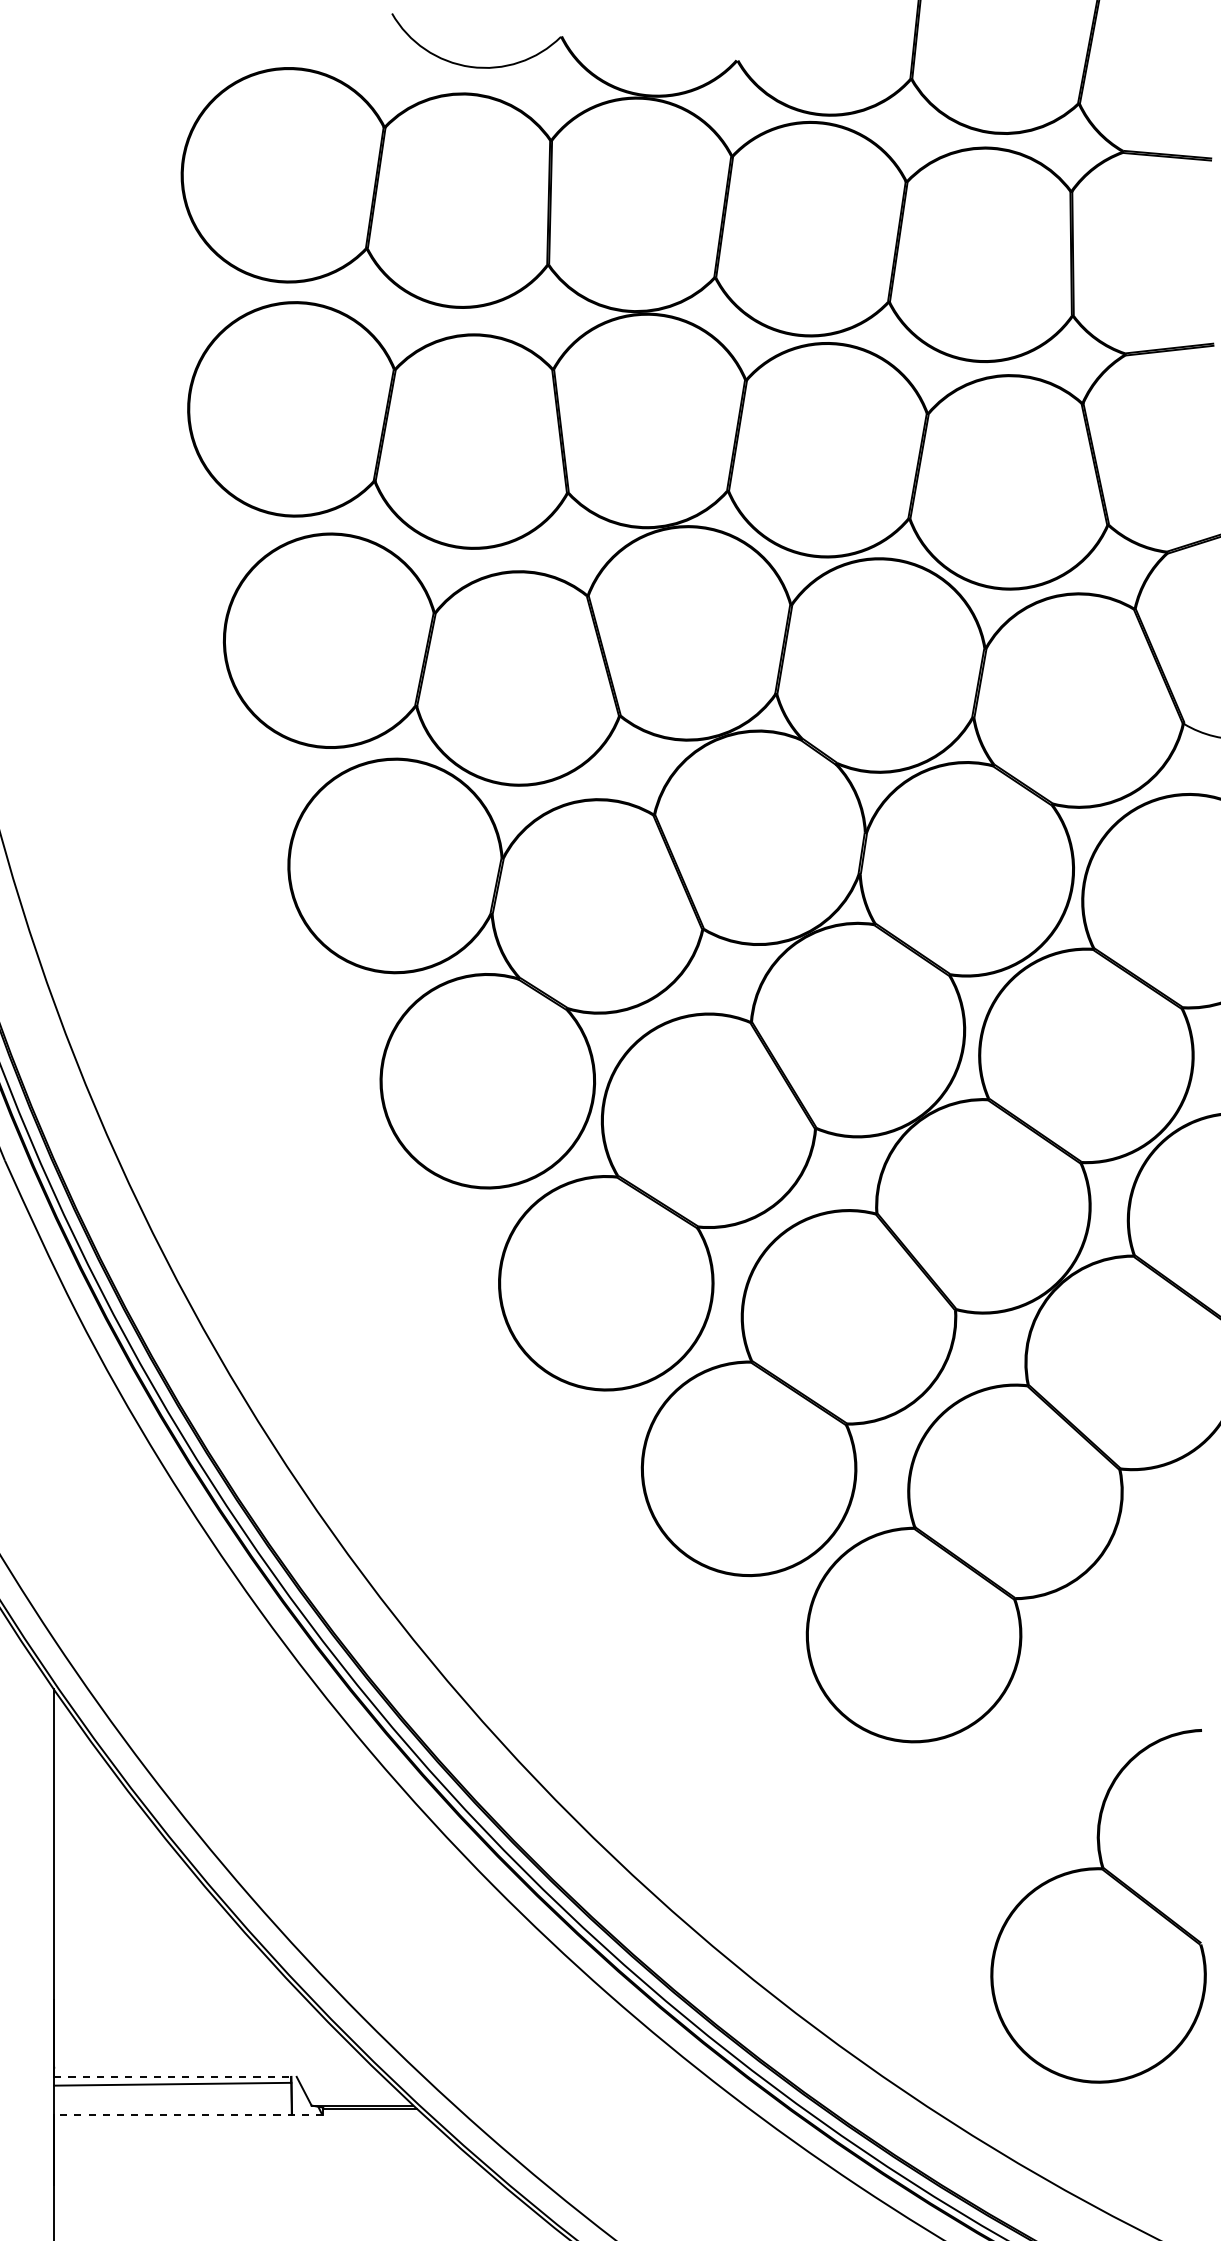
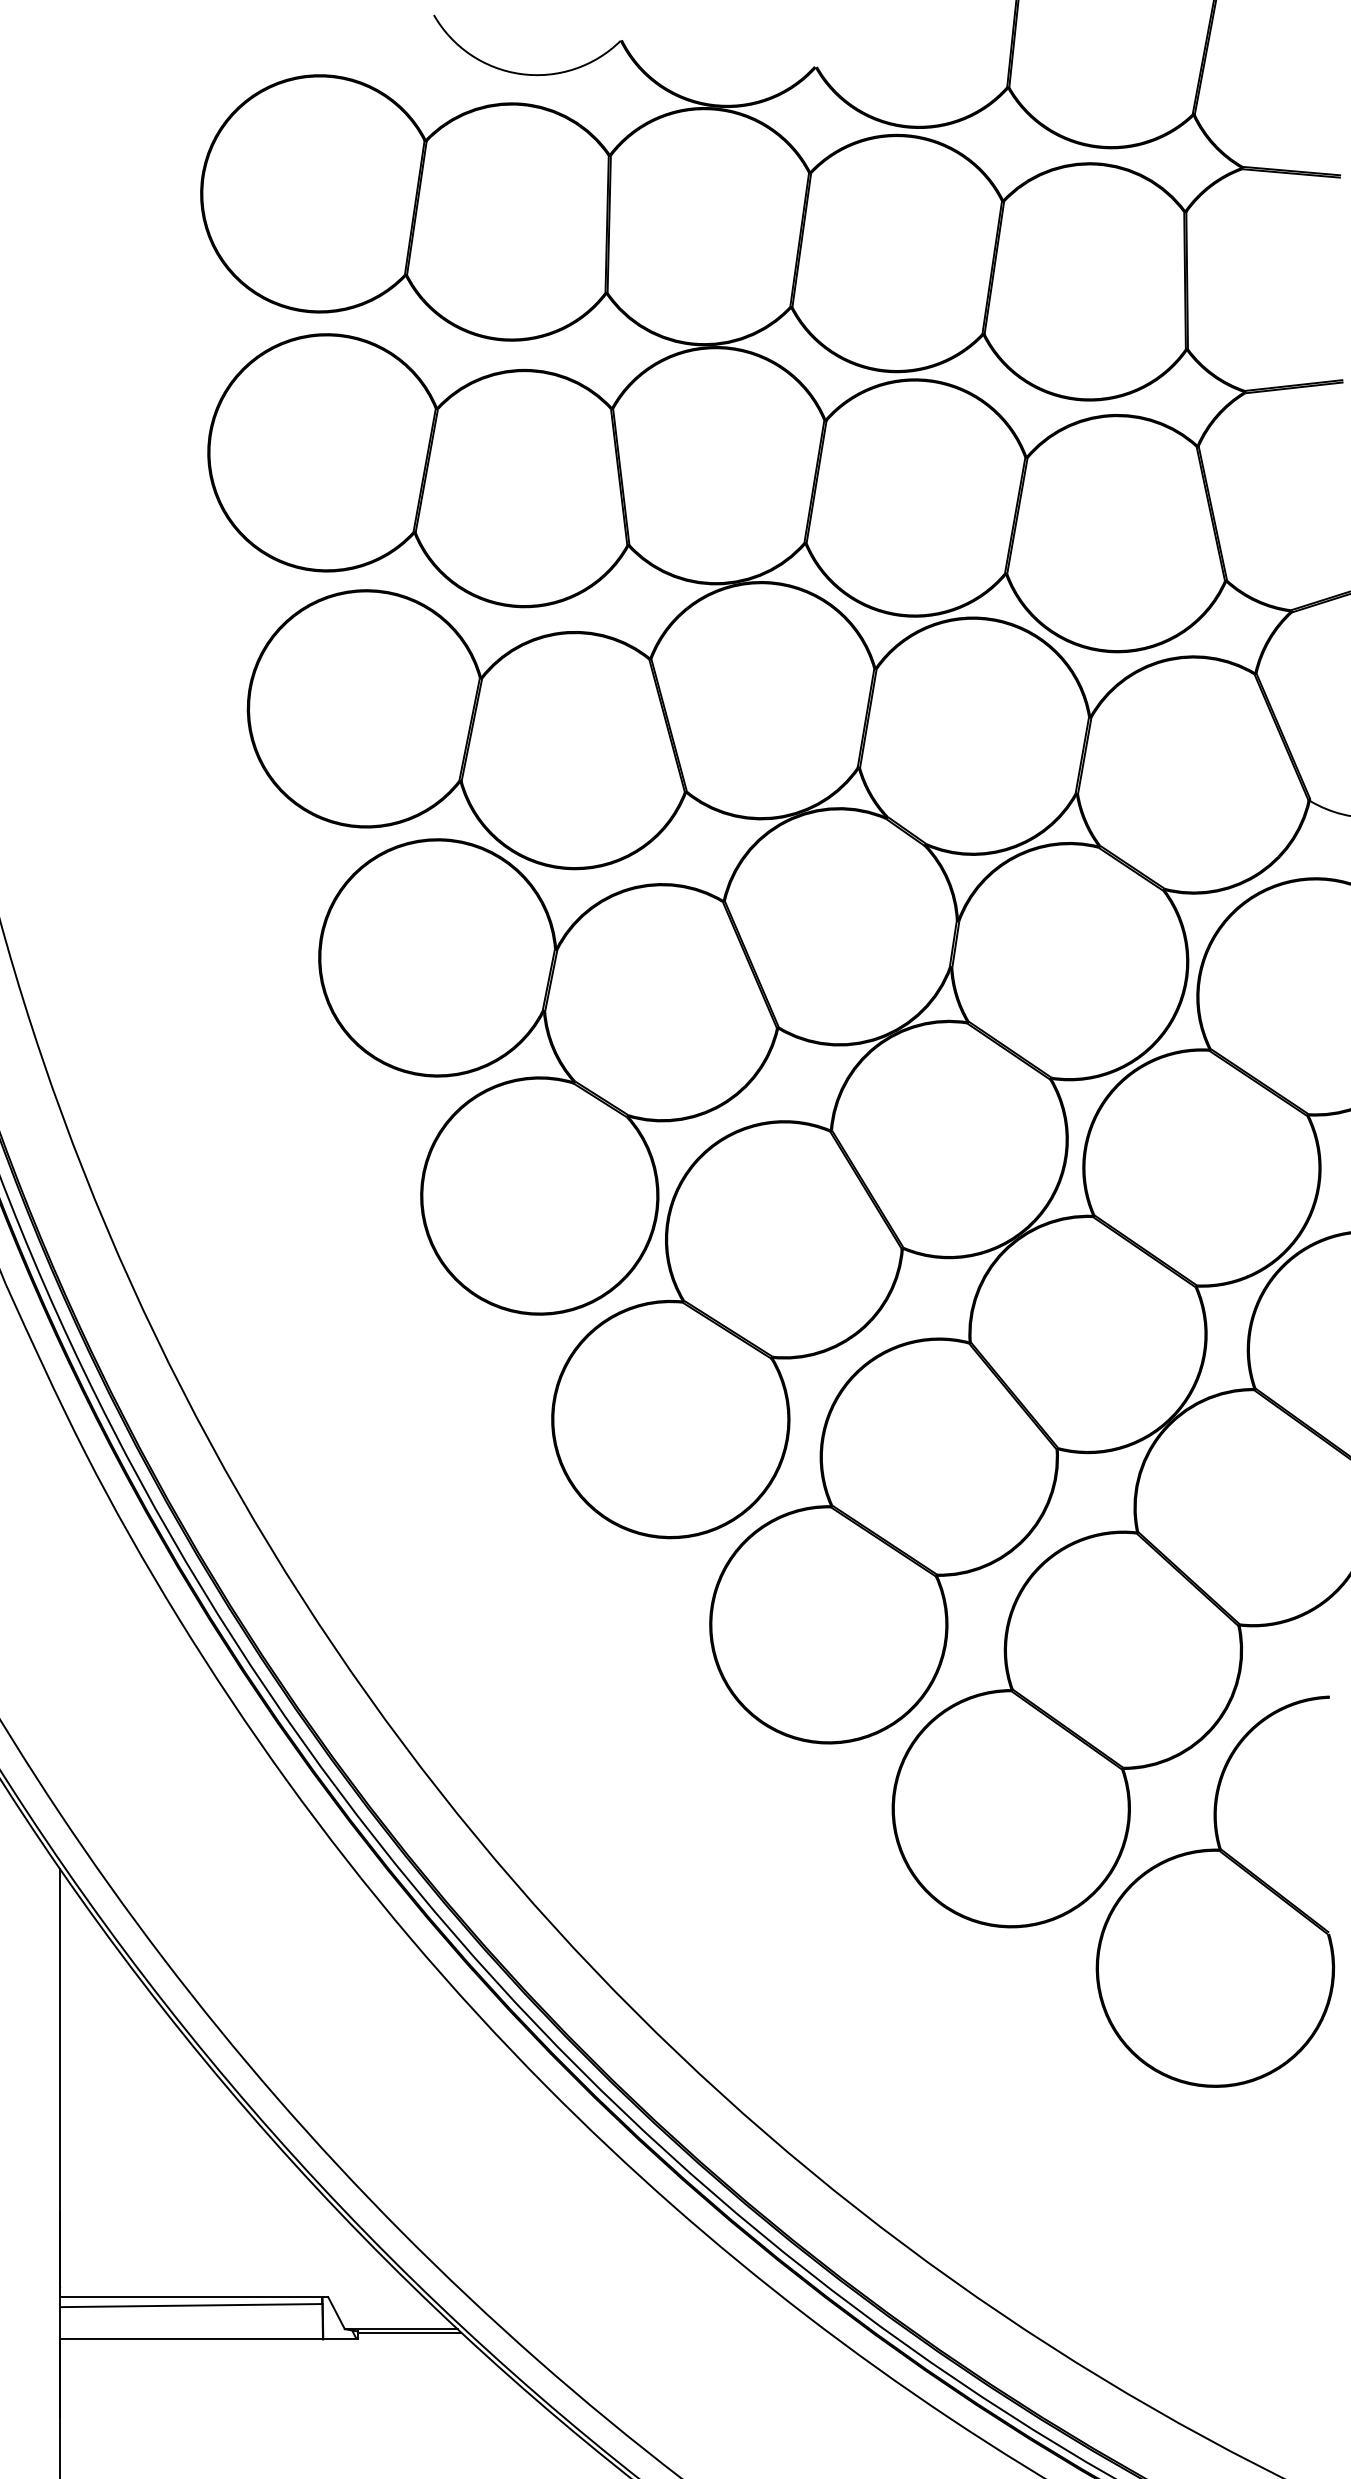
part: (1098, 1906) -> (1215, 1891), moved
line: (175, 2076) -> (194, 2297), dashed -> solid
line: (188, 2114) -> (208, 2339), dashed -> solid

